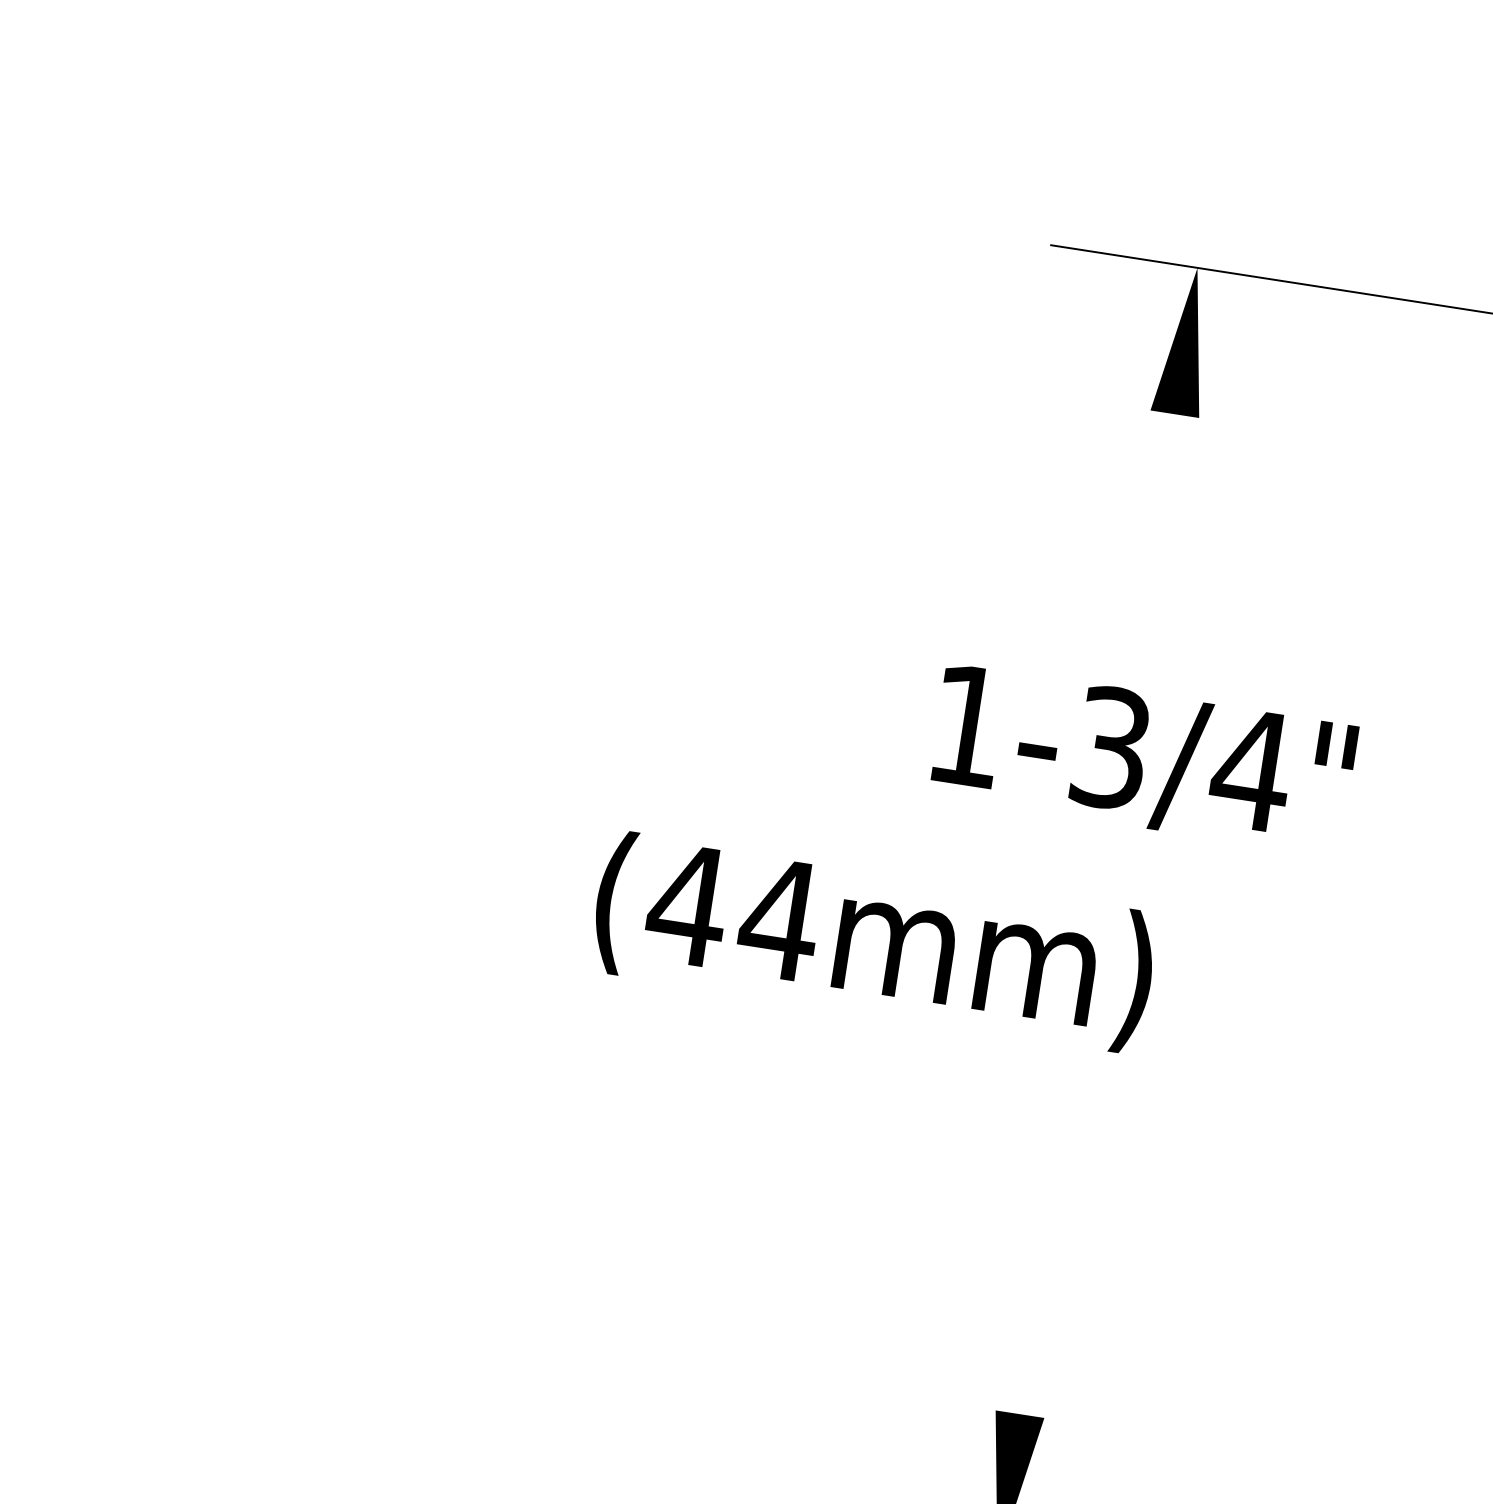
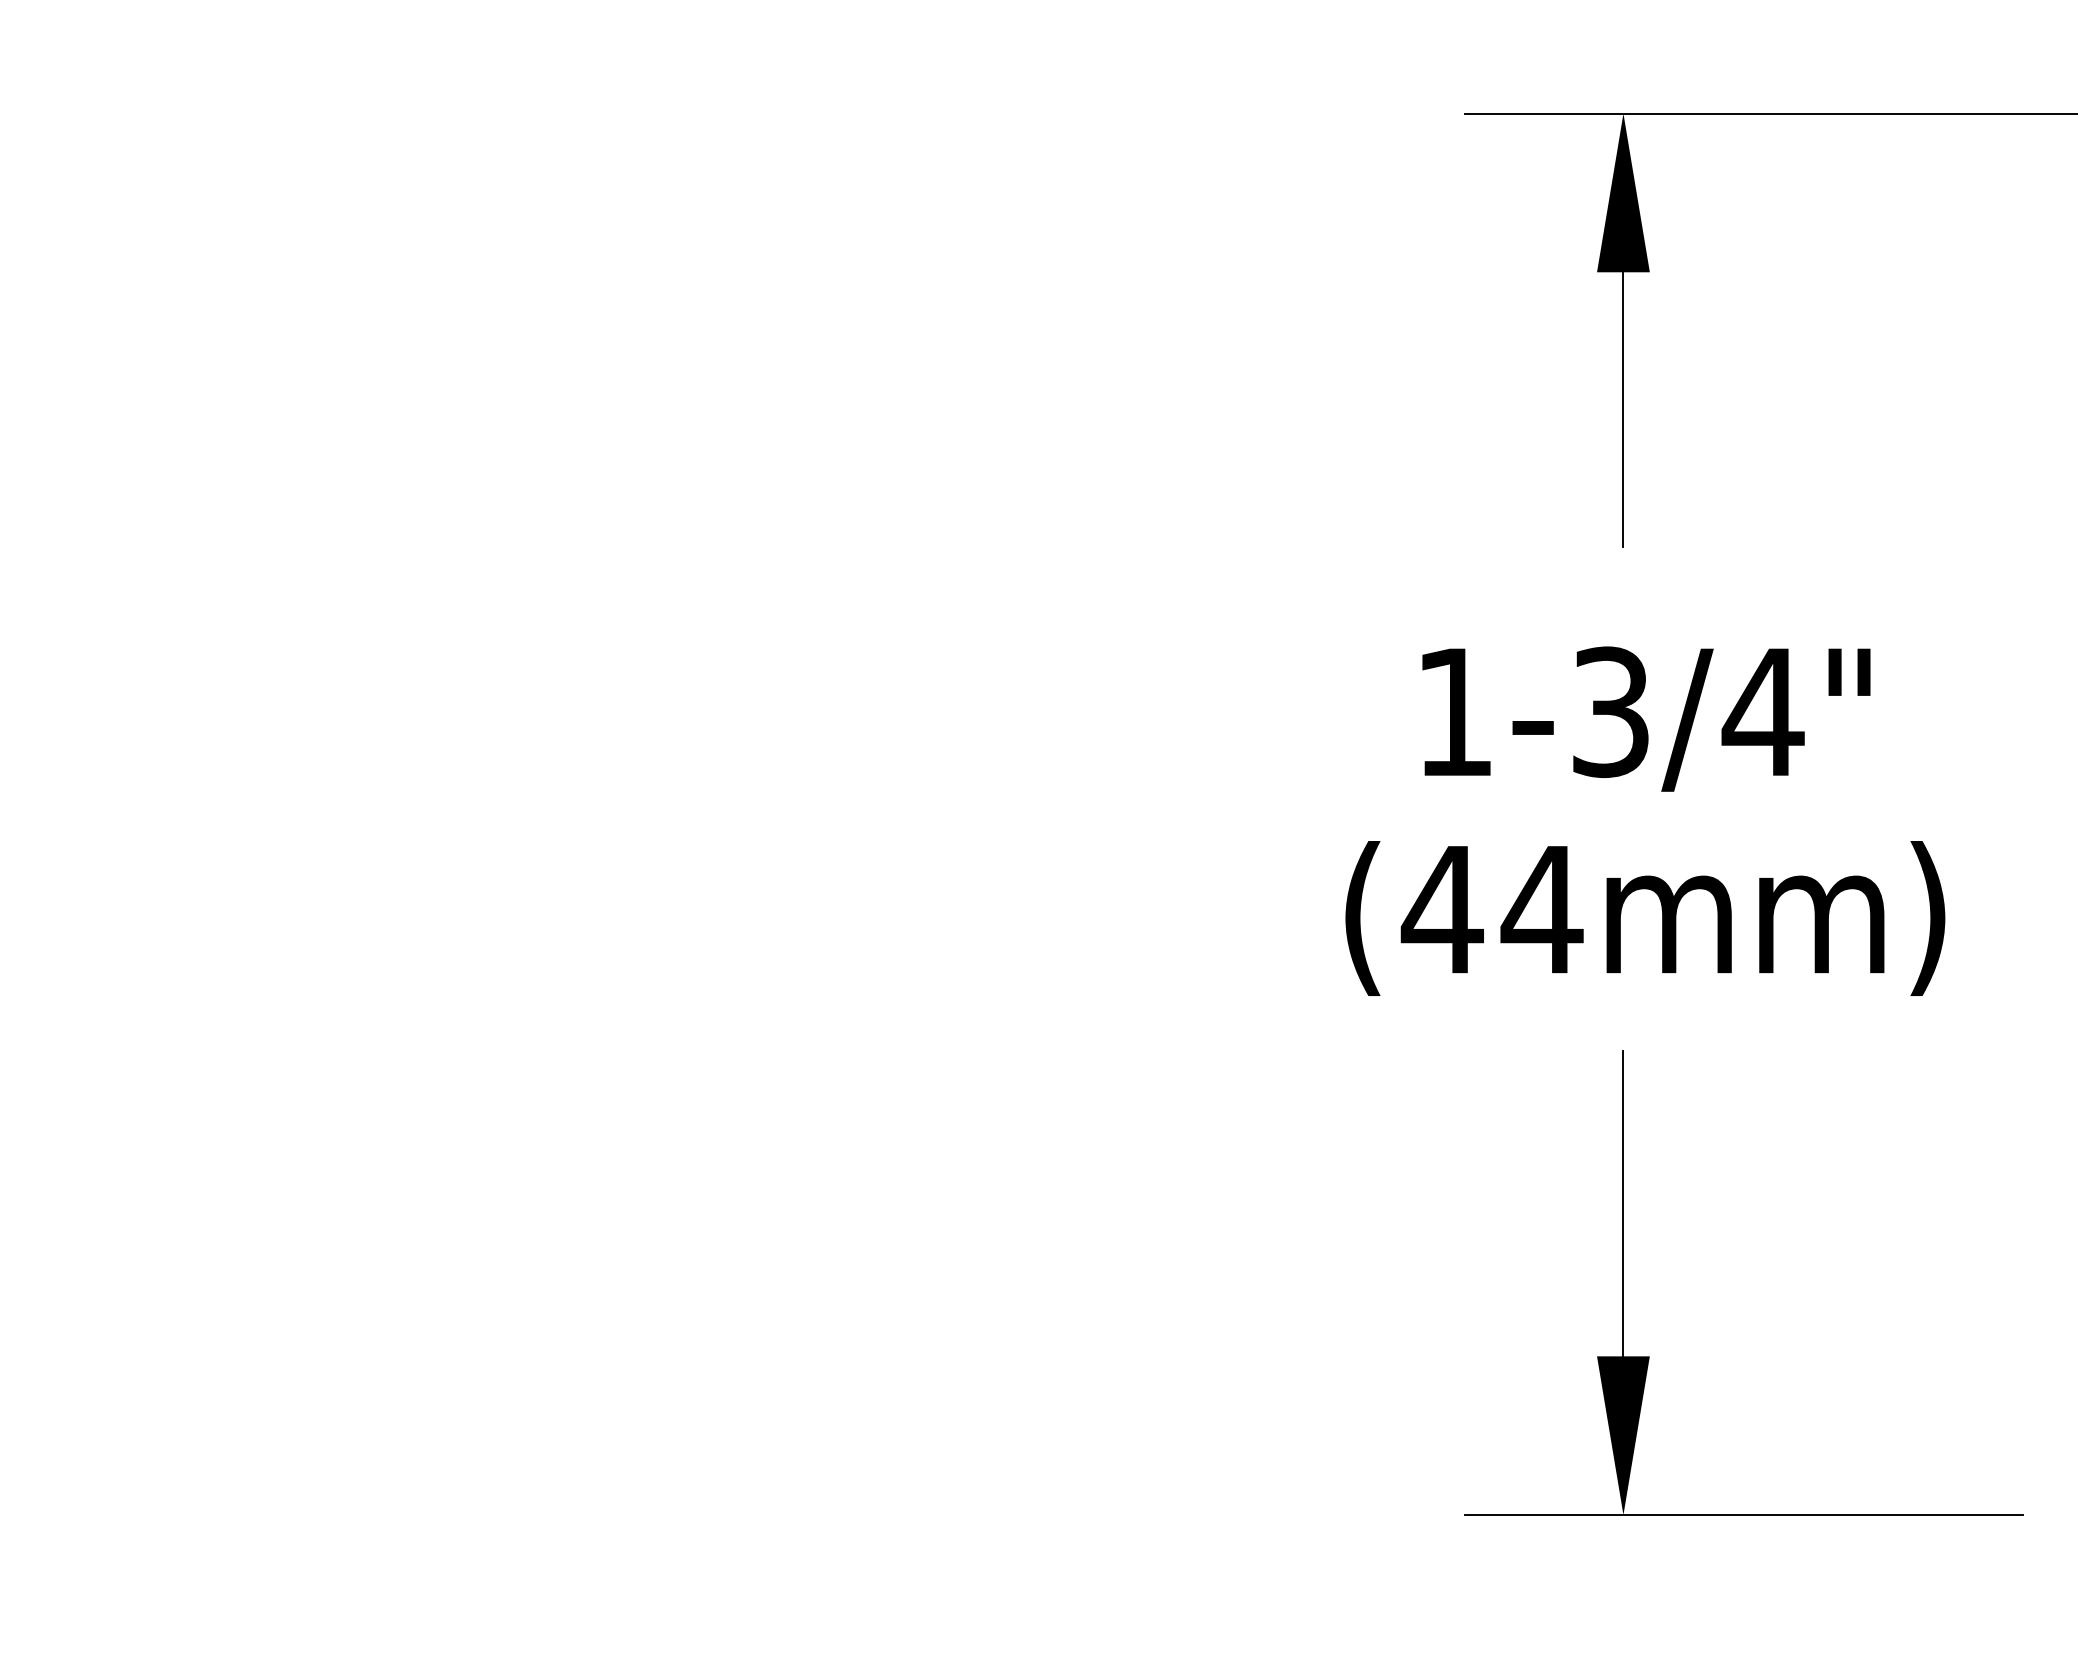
line: (1155, 540) -> (1623, 409), added
text: (1143, 759) -> (1646, 718), moved
text: (874, 942) -> (1645, 918), moved
line: (1041, 1273) -> (1623, 1203), added

